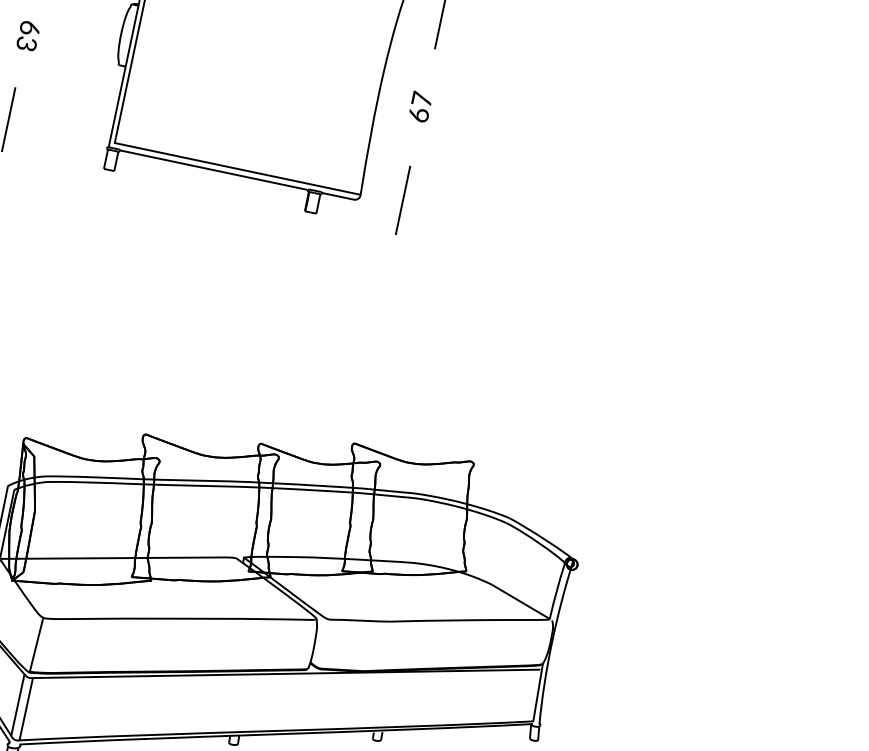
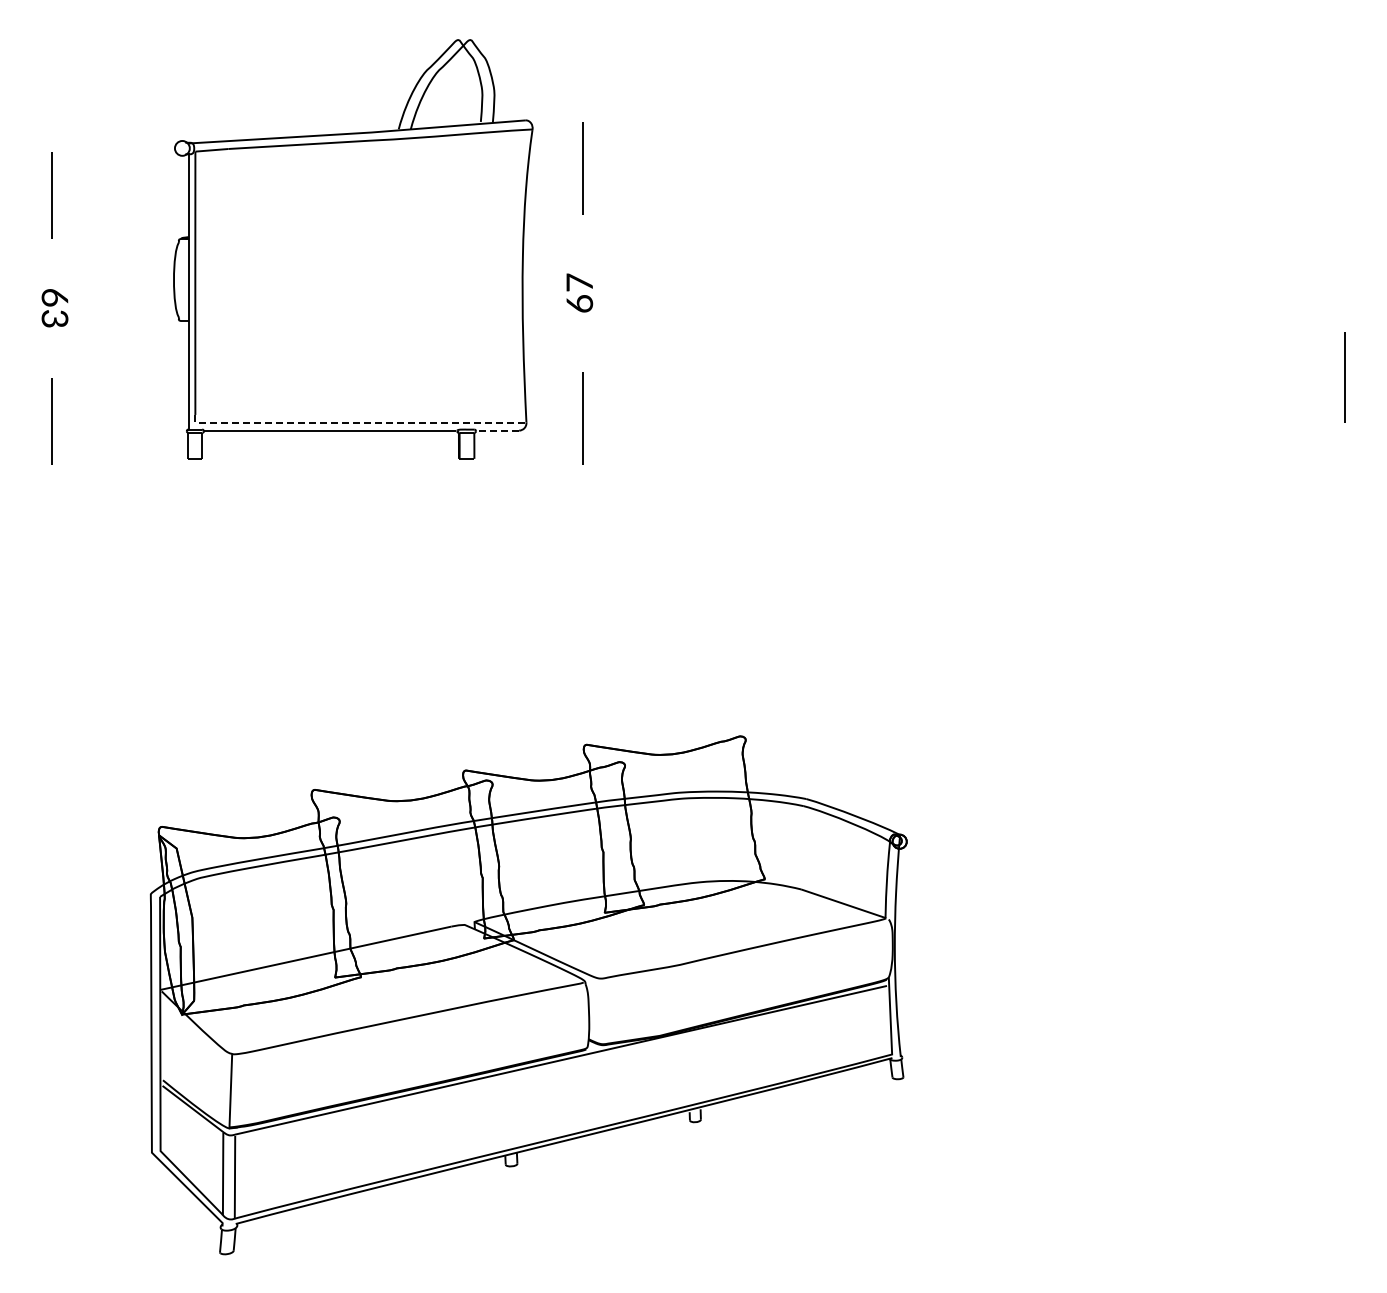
line: (234, 168) -> (356, 422), solid -> dashed
line: (337, 196) -> (496, 430), solid -> dashed

